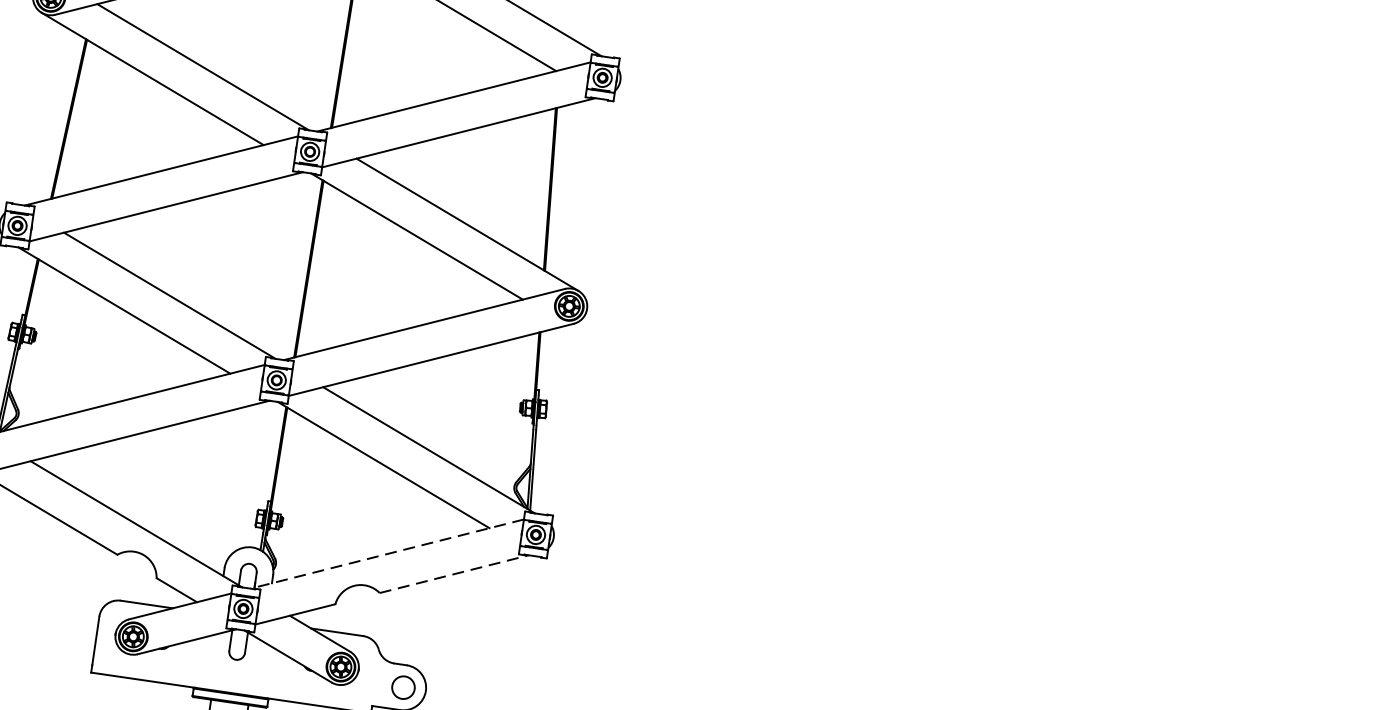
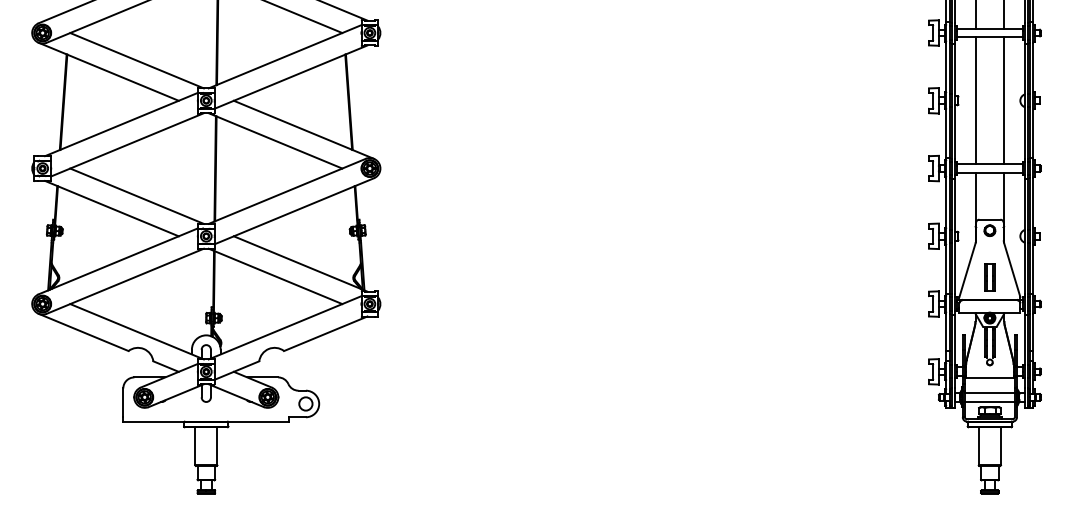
line: (387, 553) -> (285, 327), dashed -> solid
line: (455, 573) -> (326, 333), dashed -> solid

